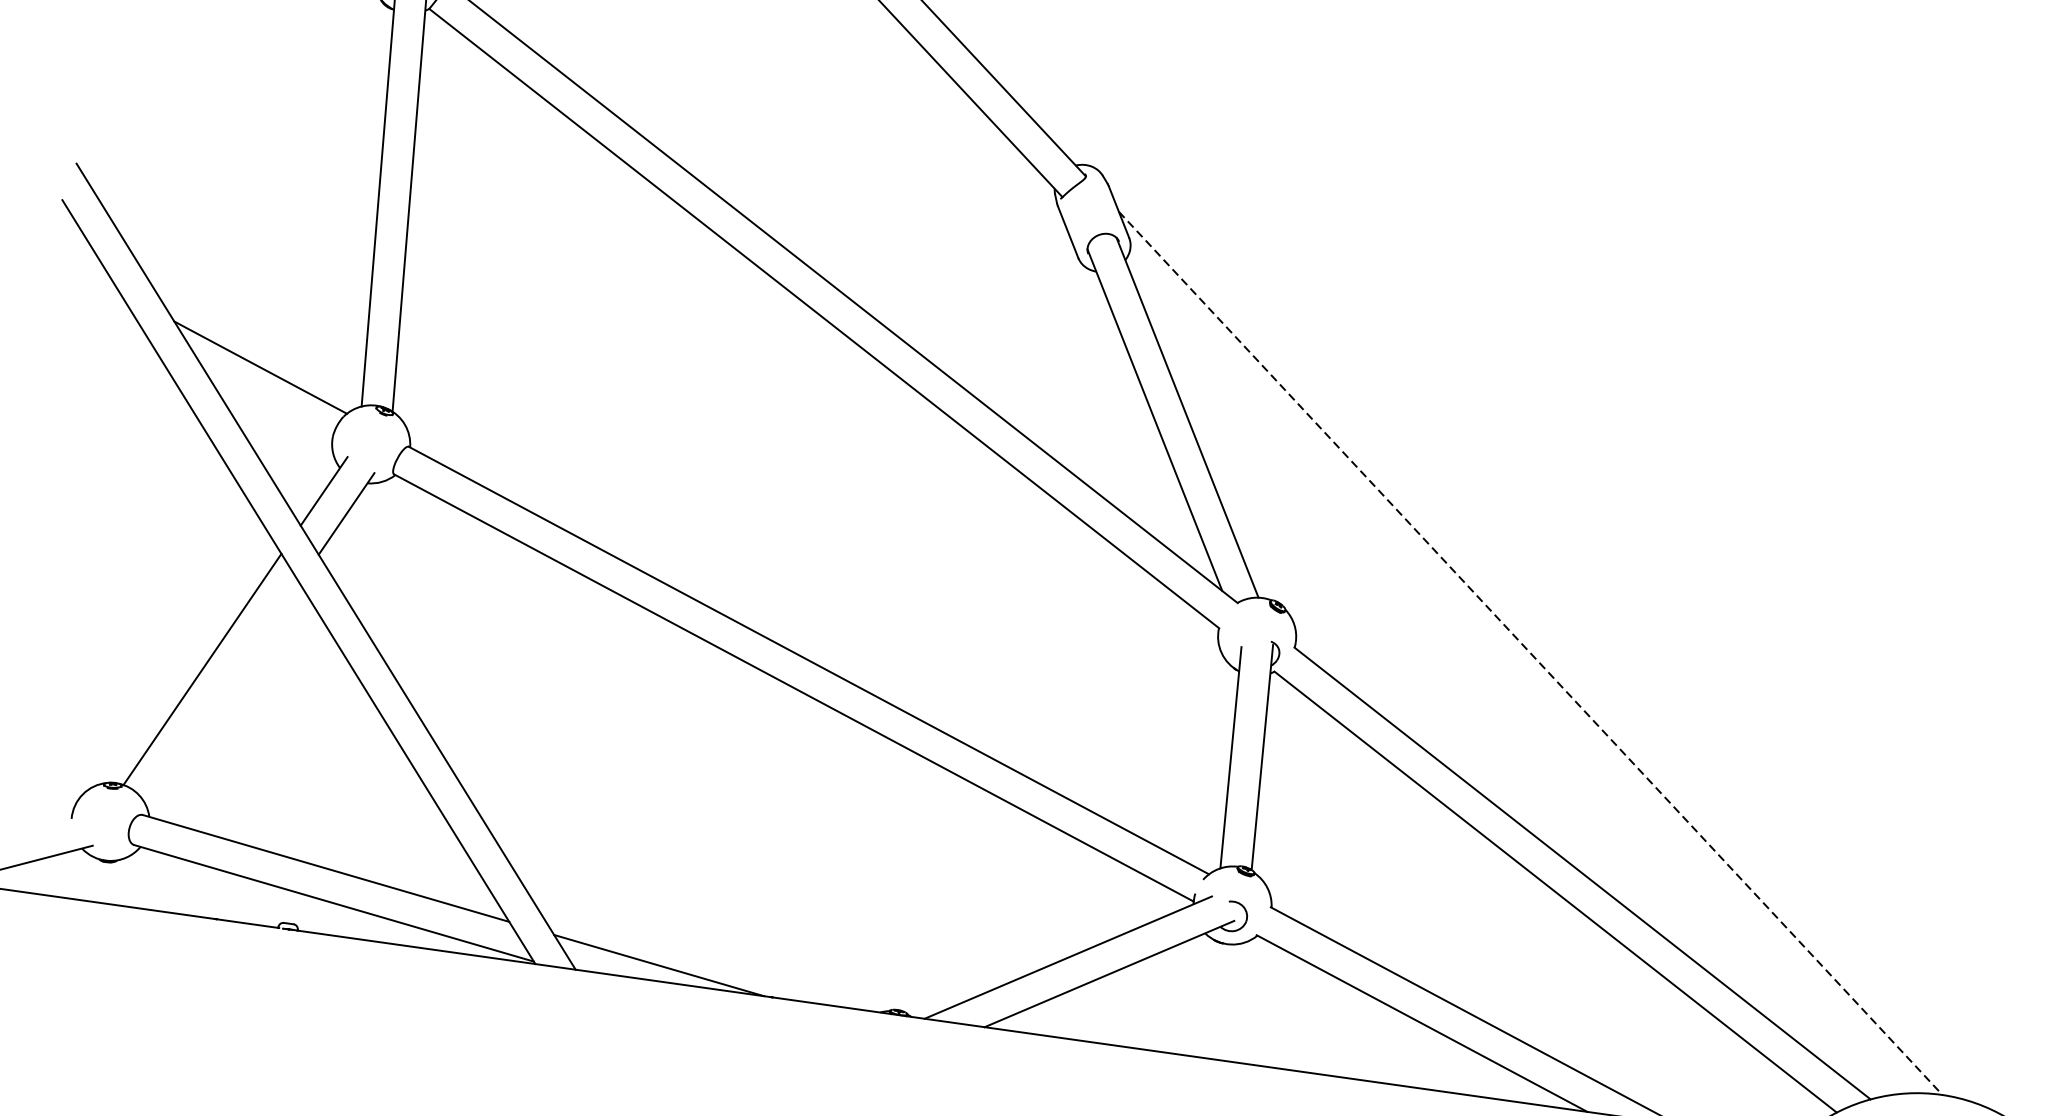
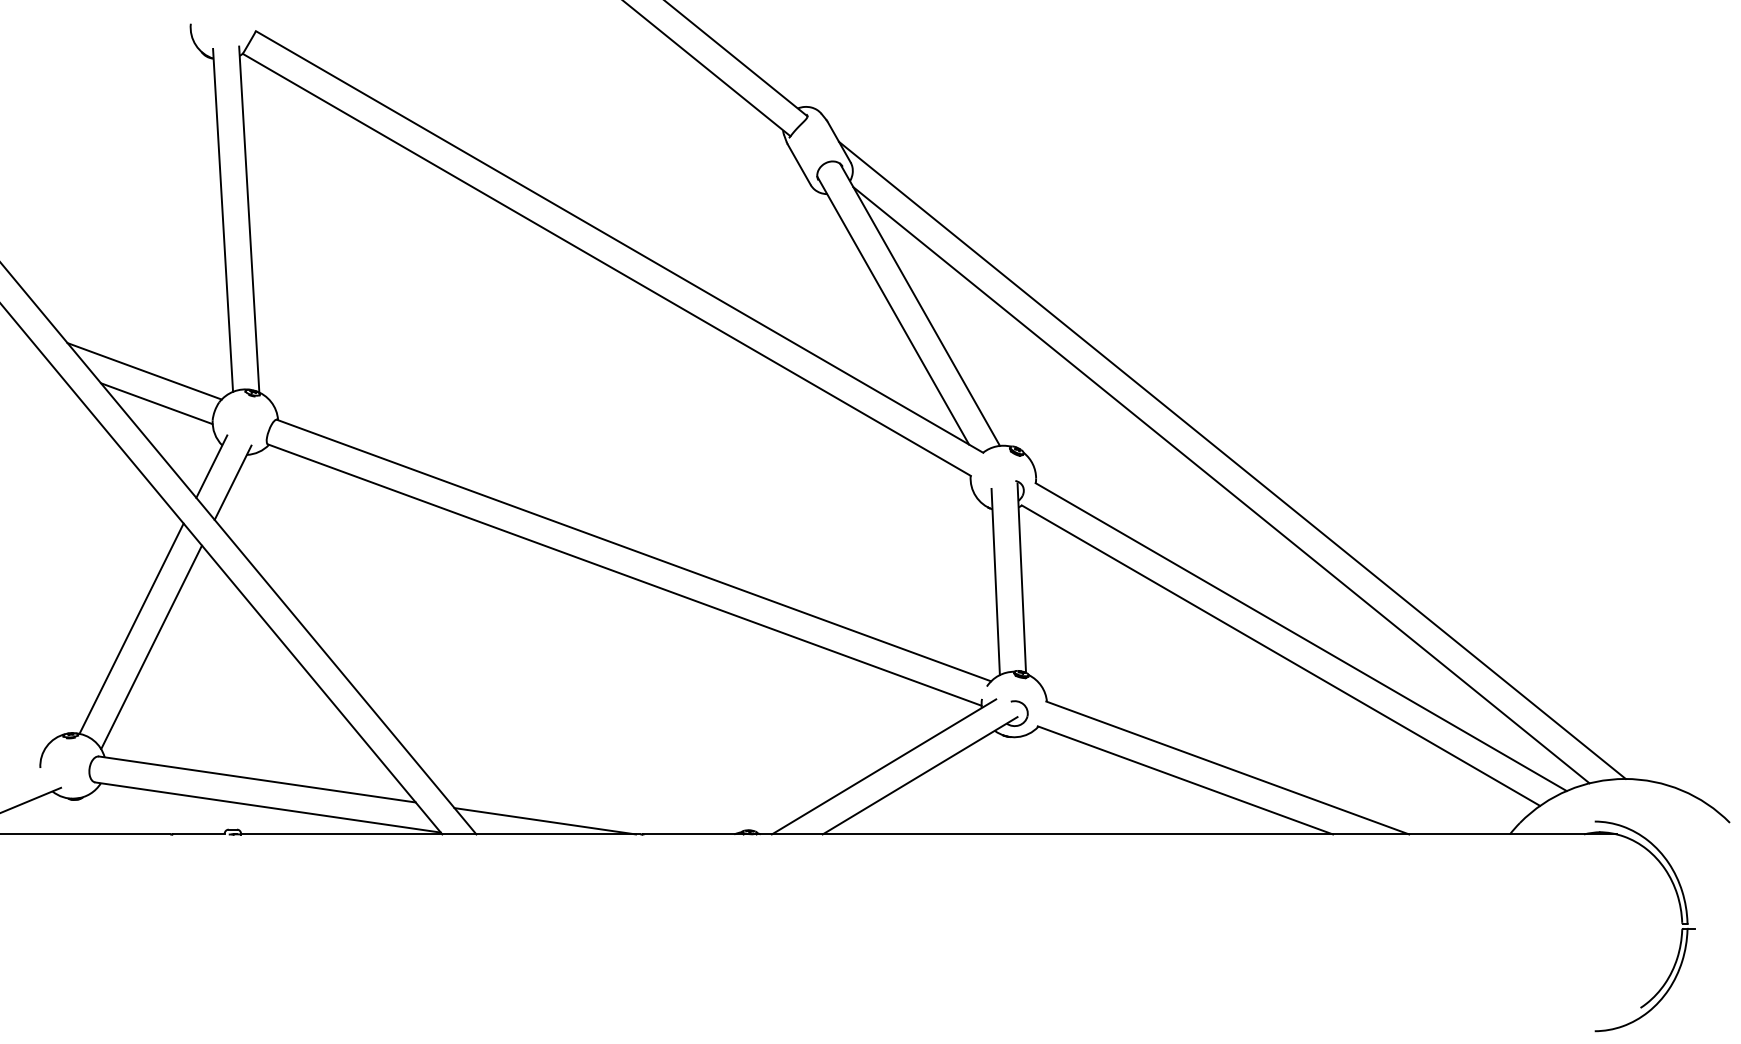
line: (269, 407) -> (156, 403), added
line: (1530, 653) -> (1232, 460), dashed -> solid
line: (1513, 681) -> (1221, 485), added
line: (222, 694) -> (151, 647), added

